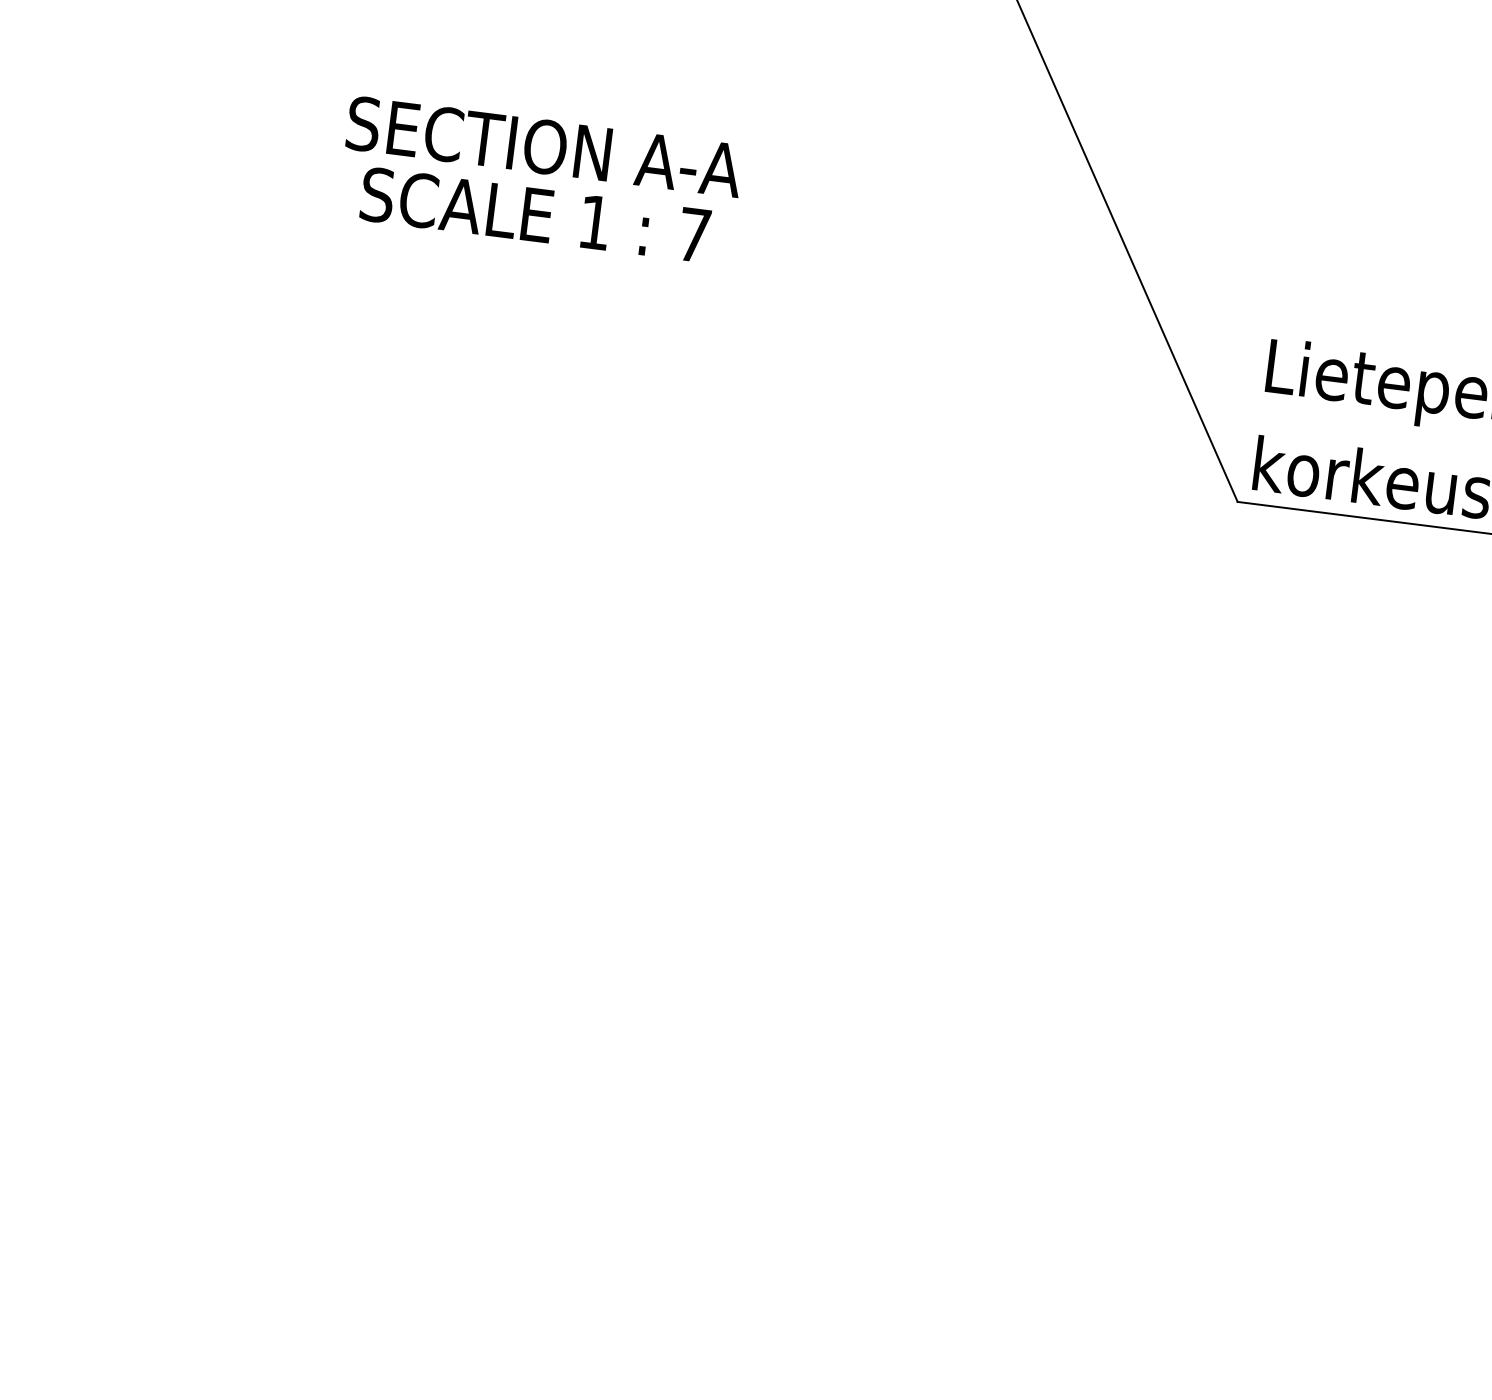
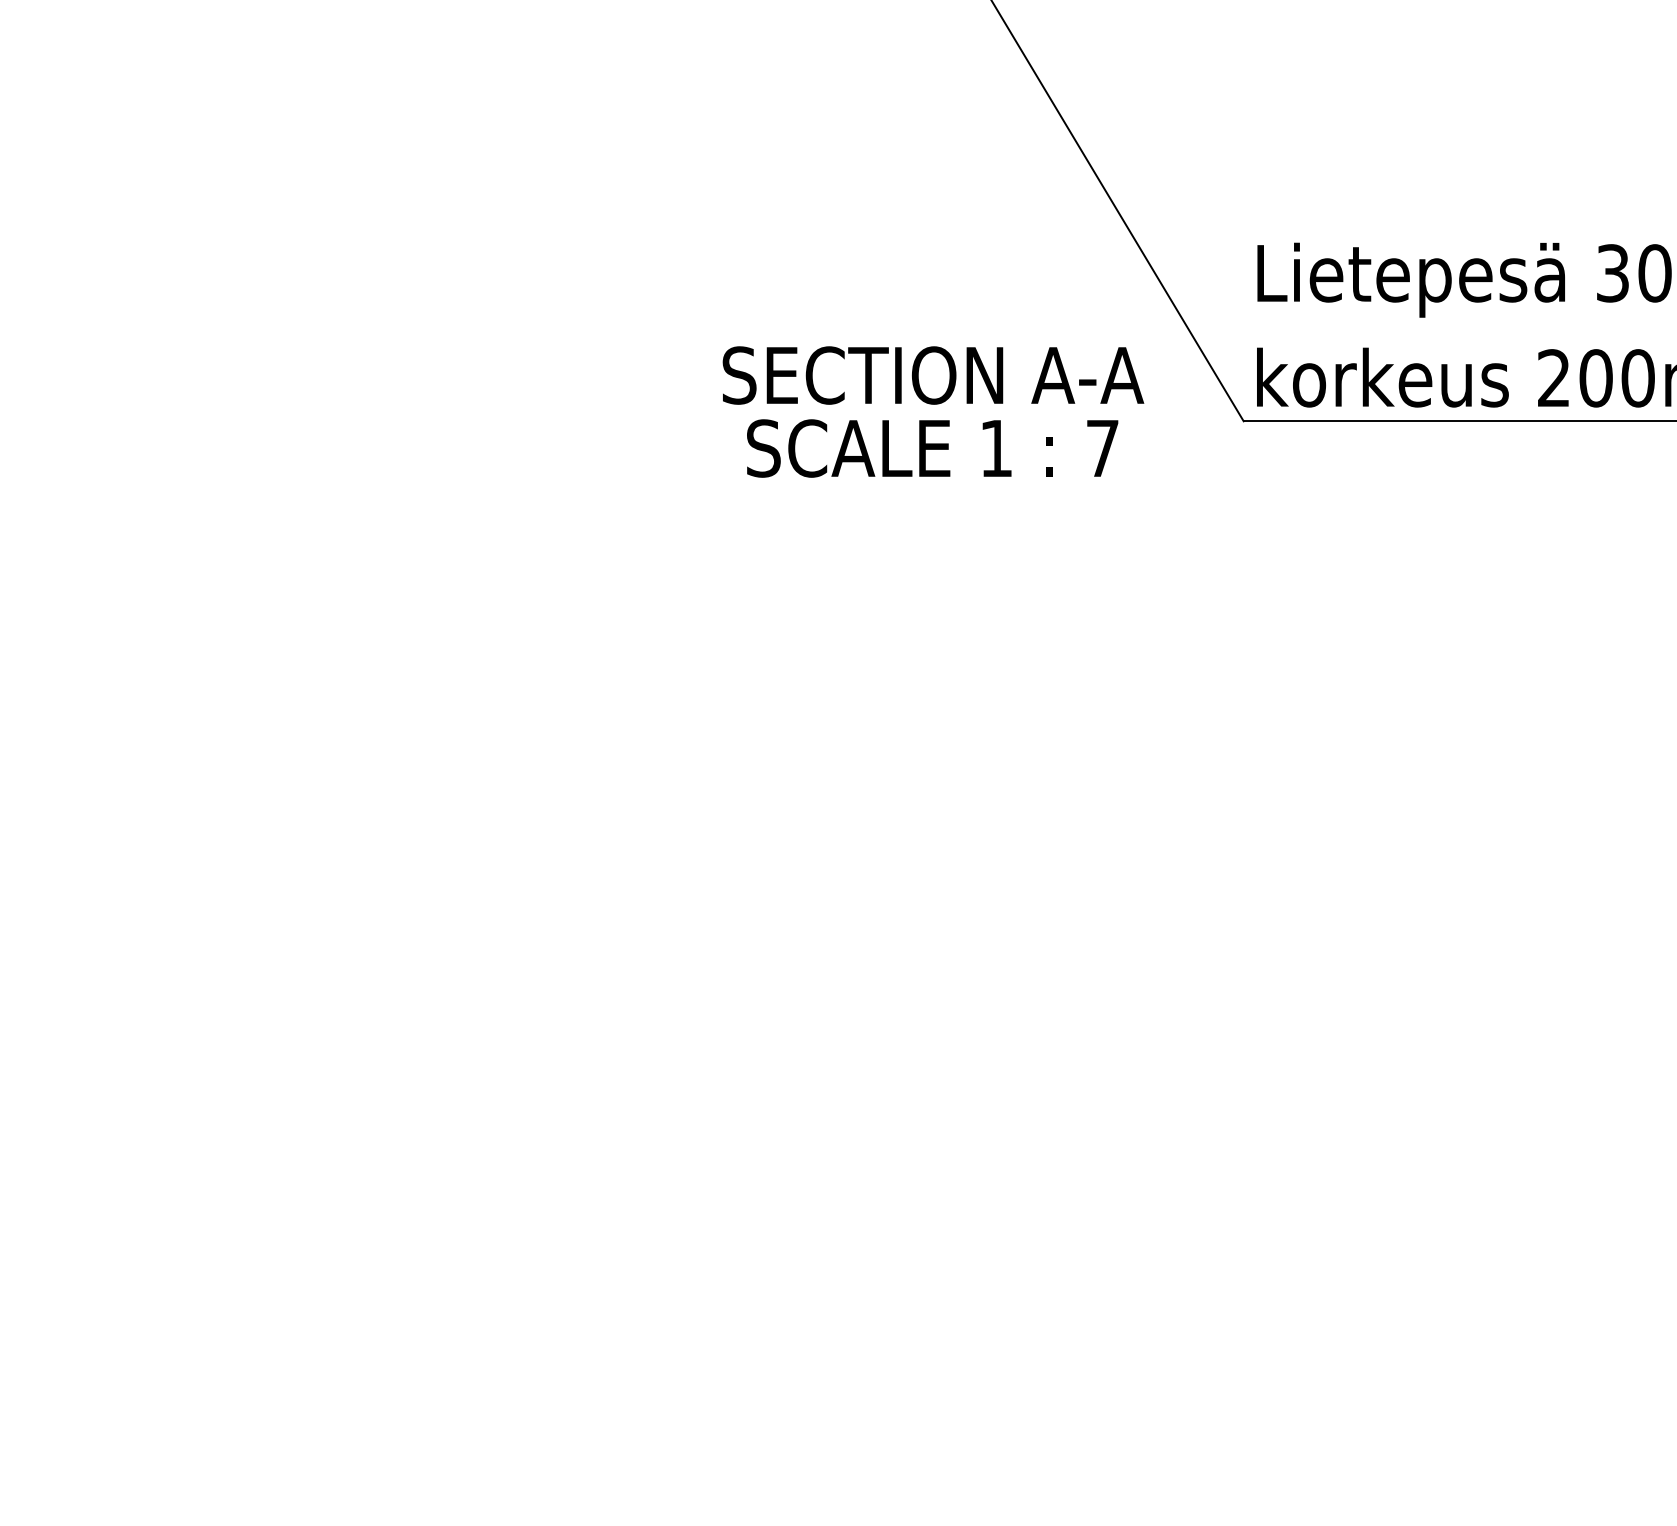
text: (540, 180) -> (933, 411), moved

